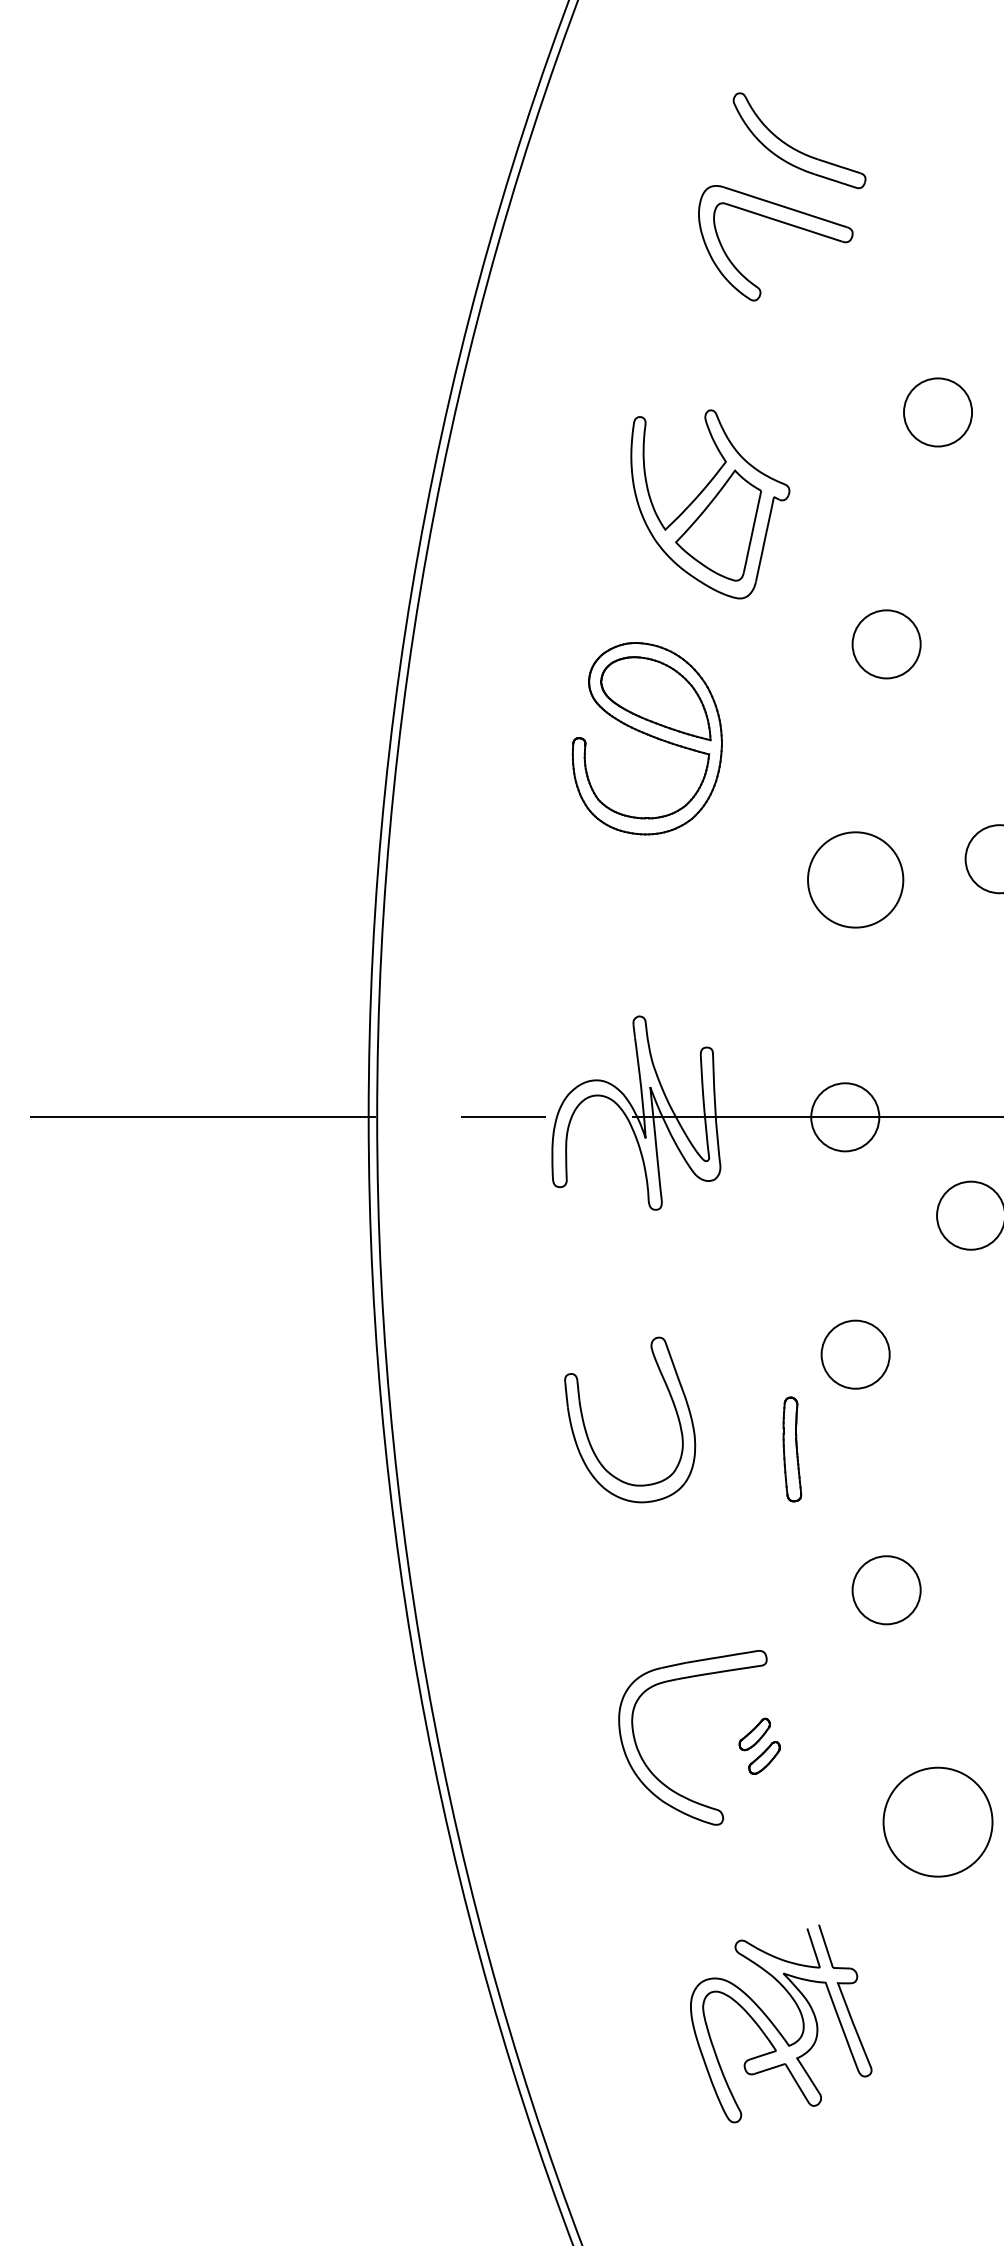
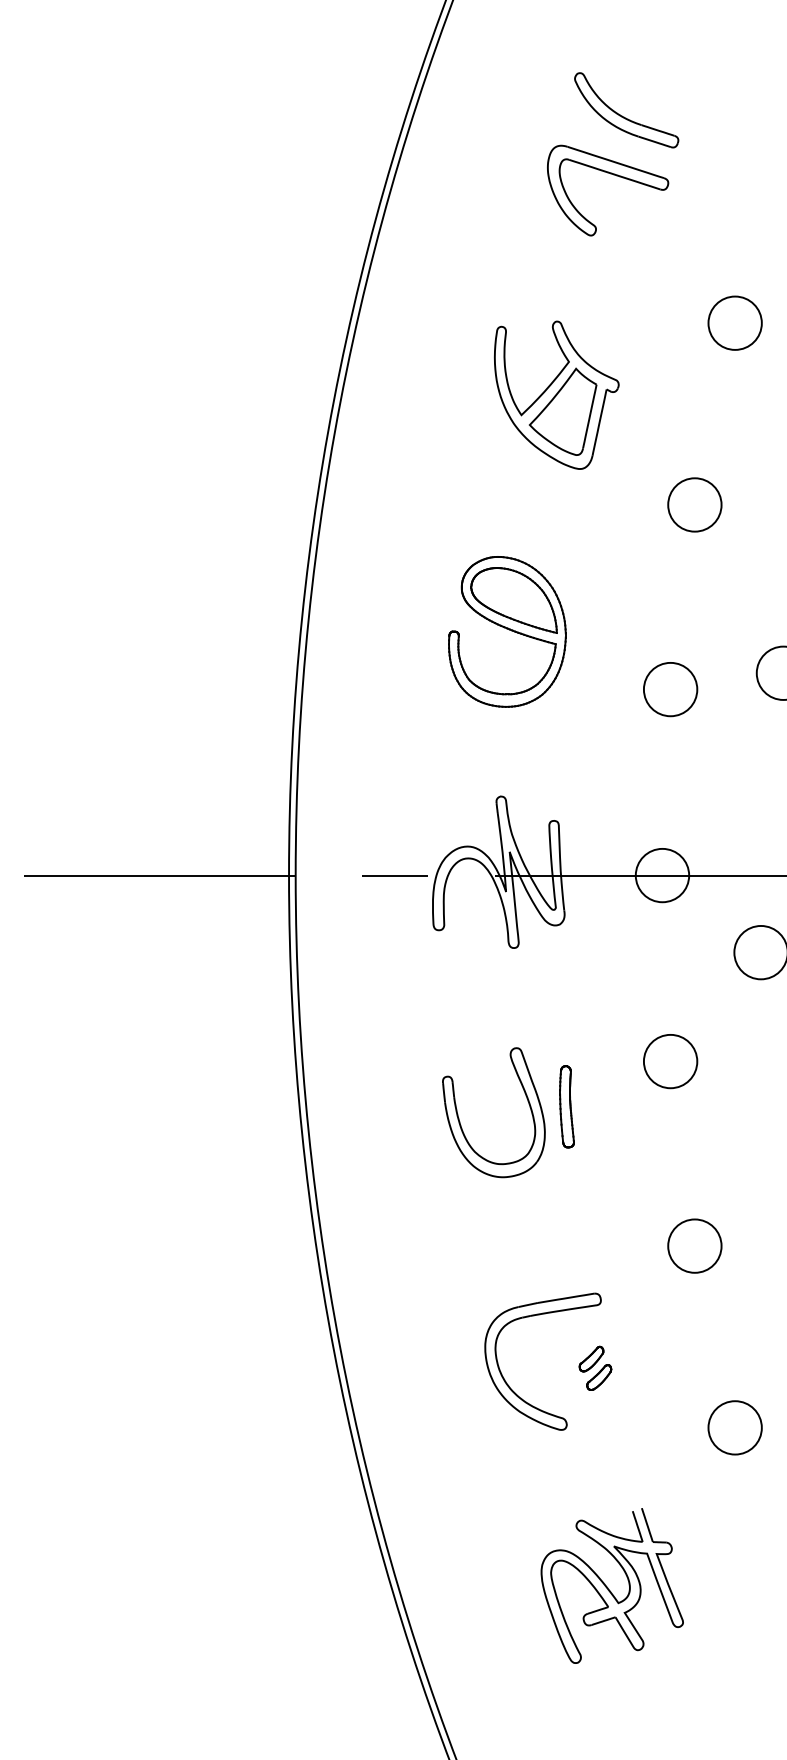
part: (647, 738) -> (507, 631), moved
circle: (855, 879) -> (670, 689), size x0.71
part: (791, 1449) -> (566, 1106), moved
circle: (937, 1821) -> (734, 1427), size x0.62

